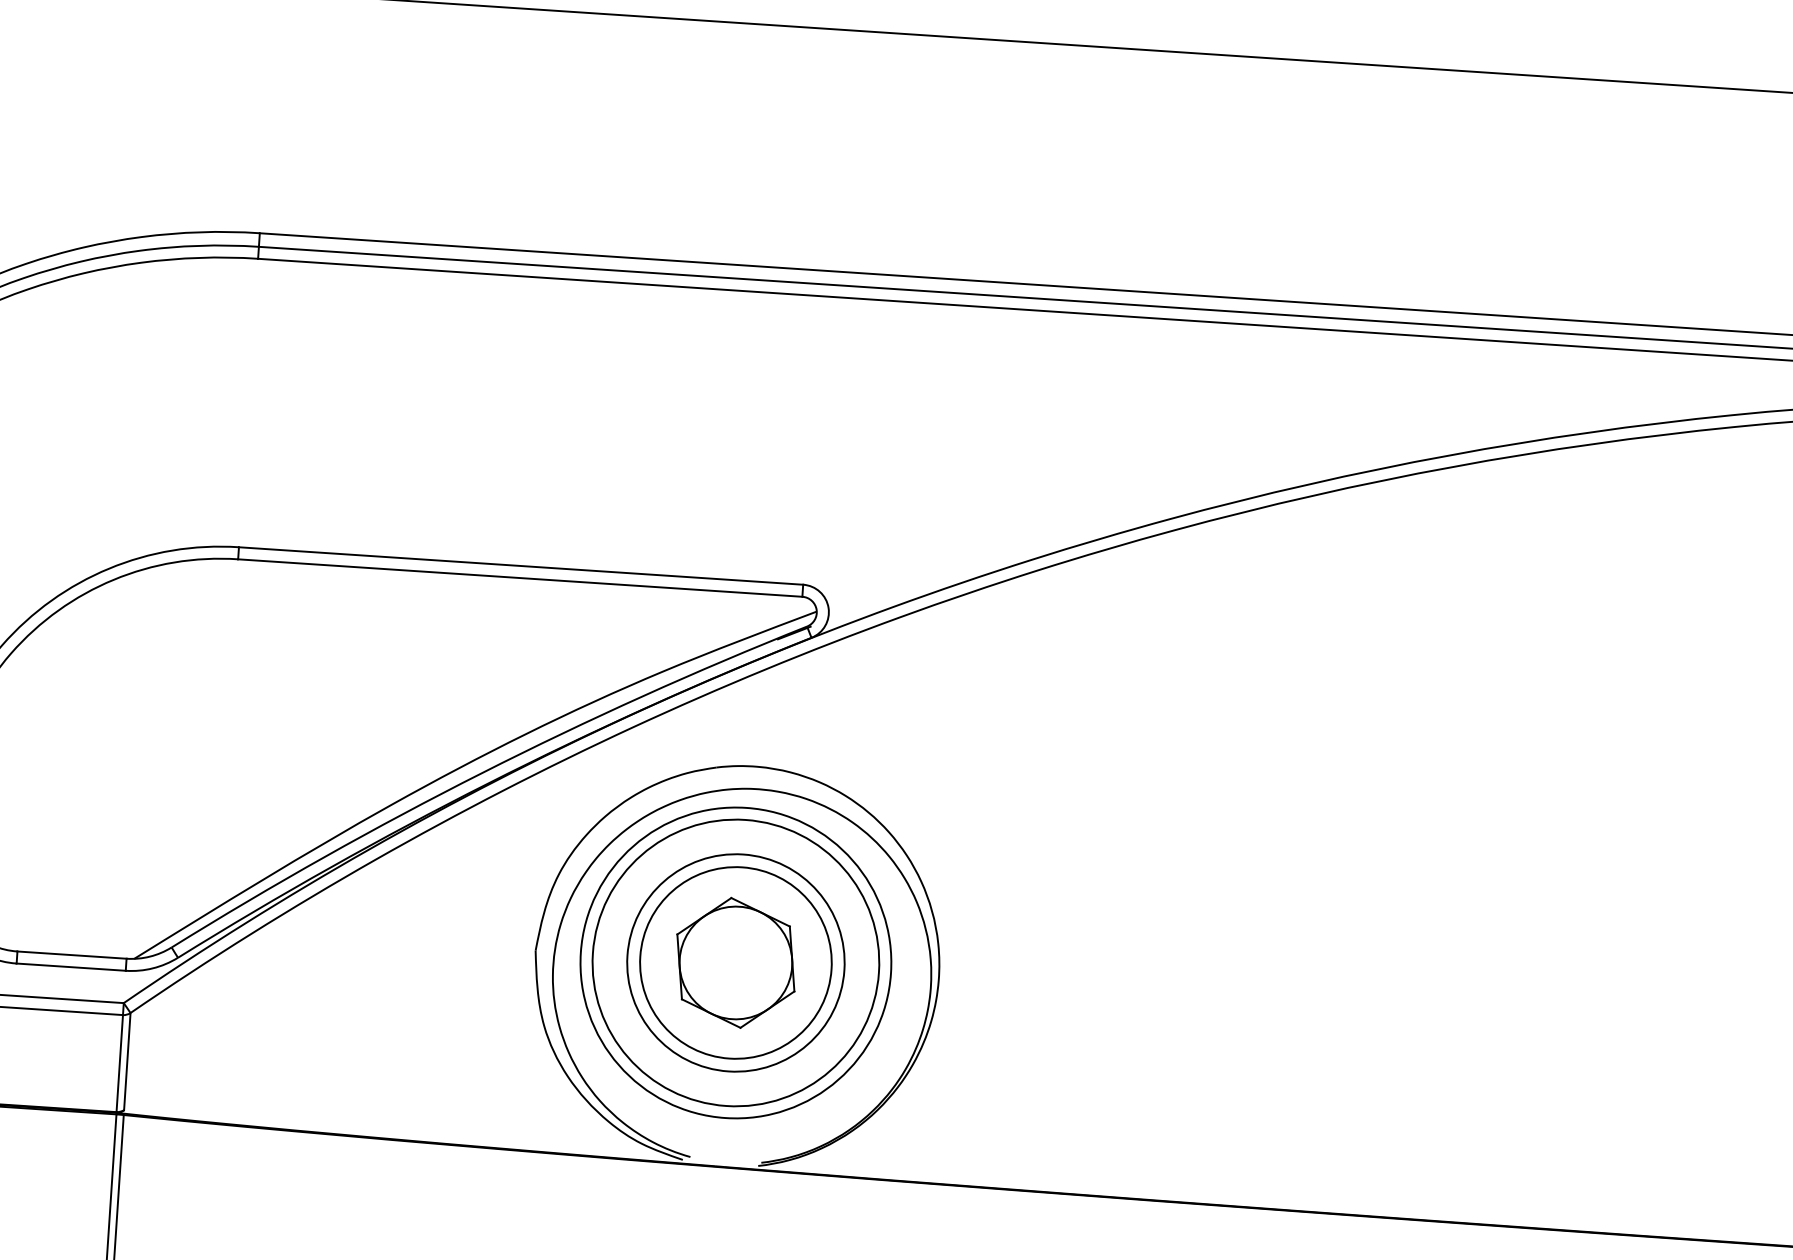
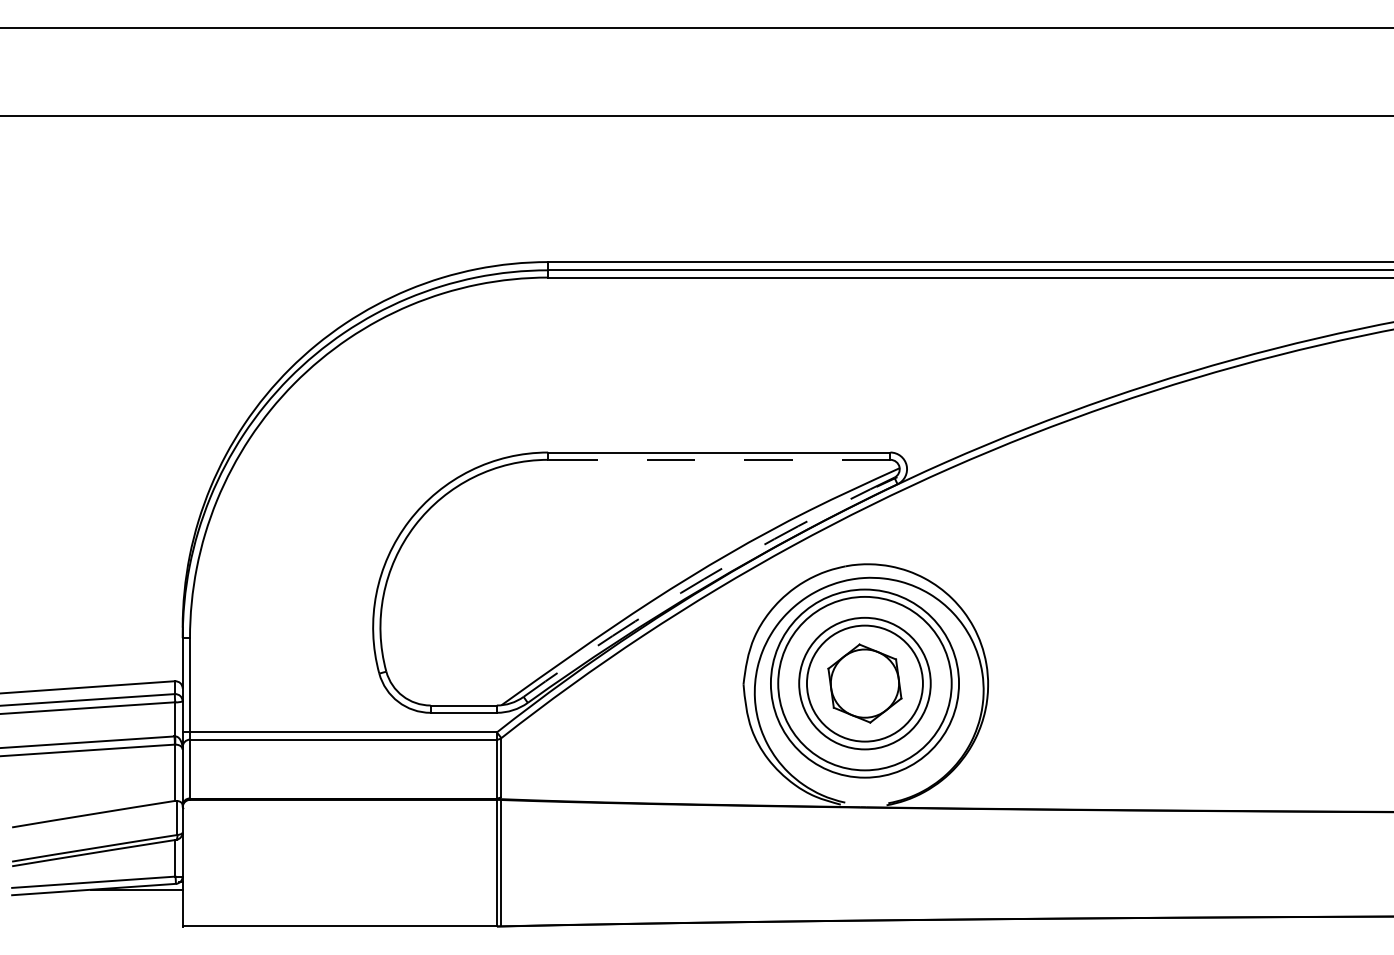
line: (518, 577) -> (718, 459), solid -> dashed
arc: (482, 773) -> (704, 579), solid -> dashed

